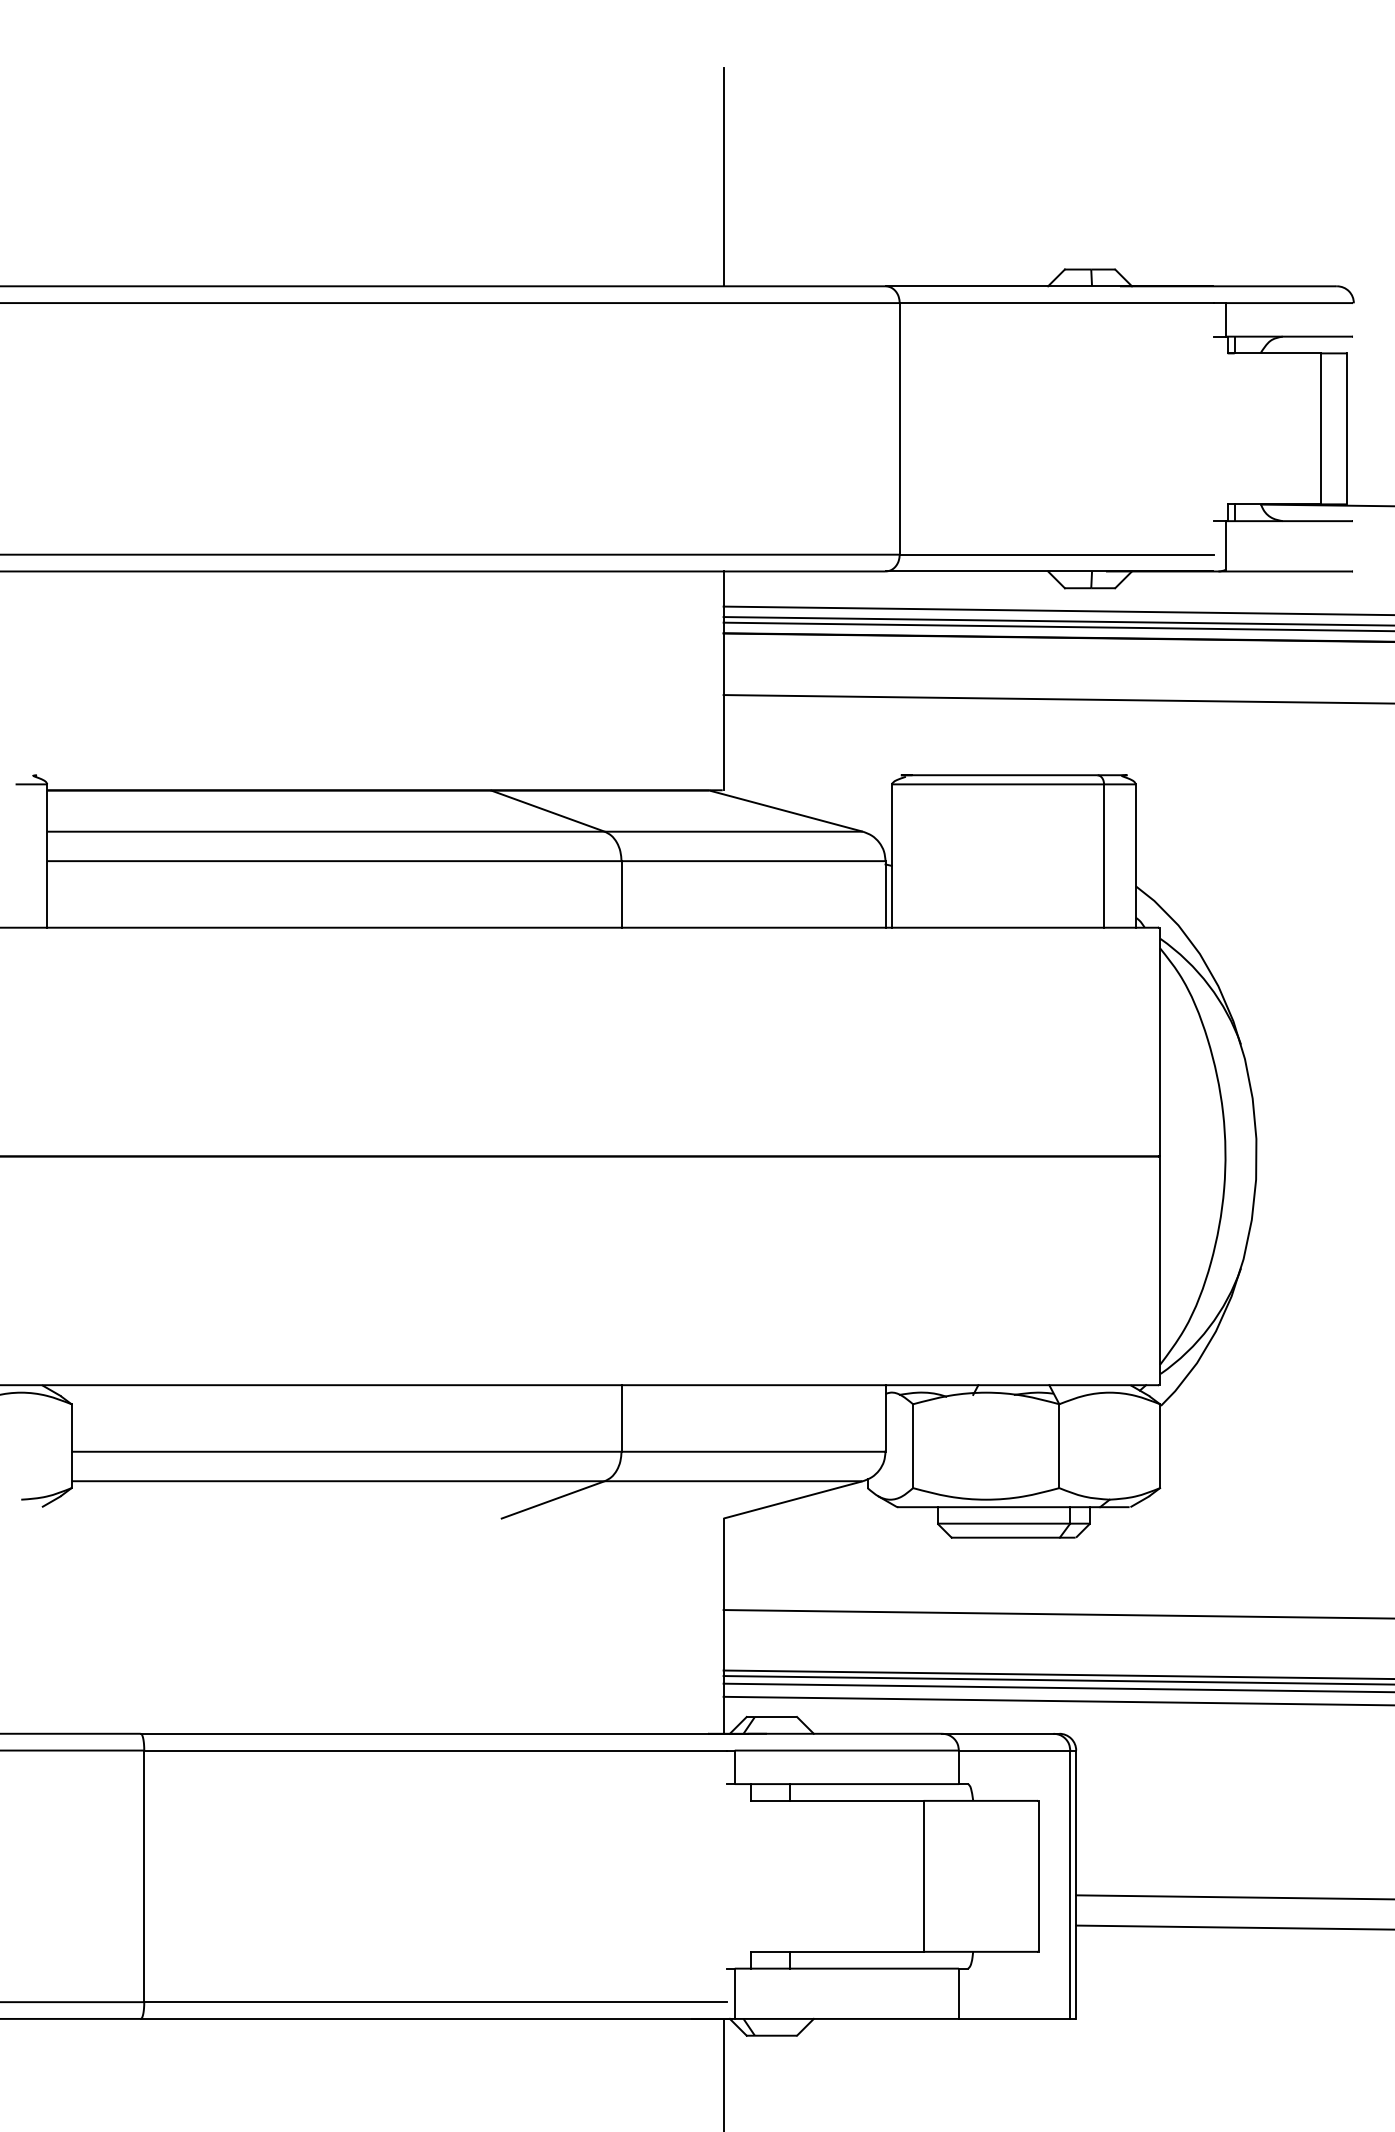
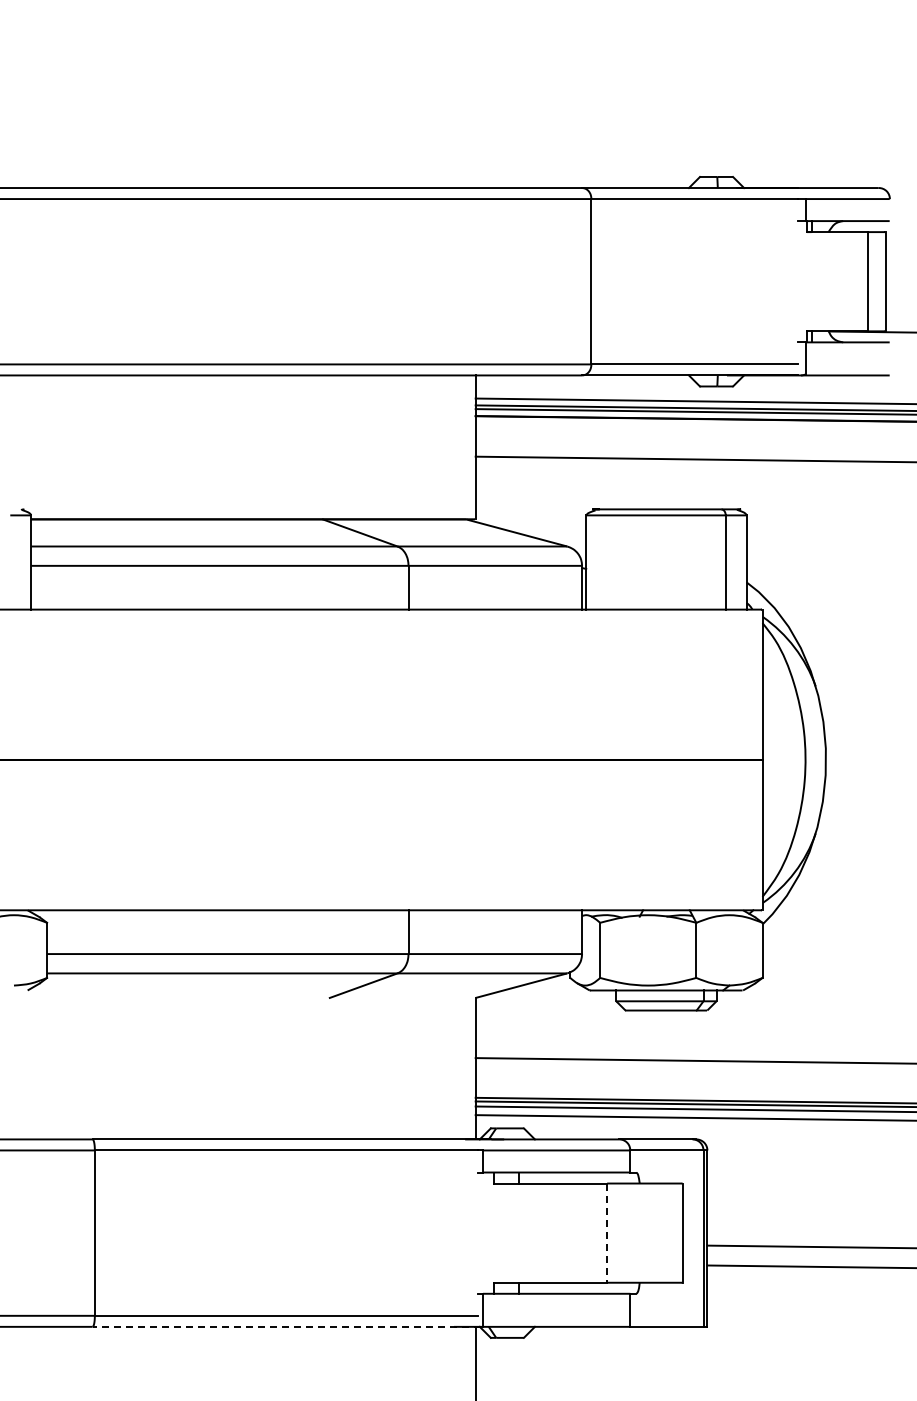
line: (723, 177) -> (475, 116), removed
line: (924, 1876) -> (607, 1233), solid -> dashed
line: (435, 2018) -> (286, 1326), solid -> dashed

